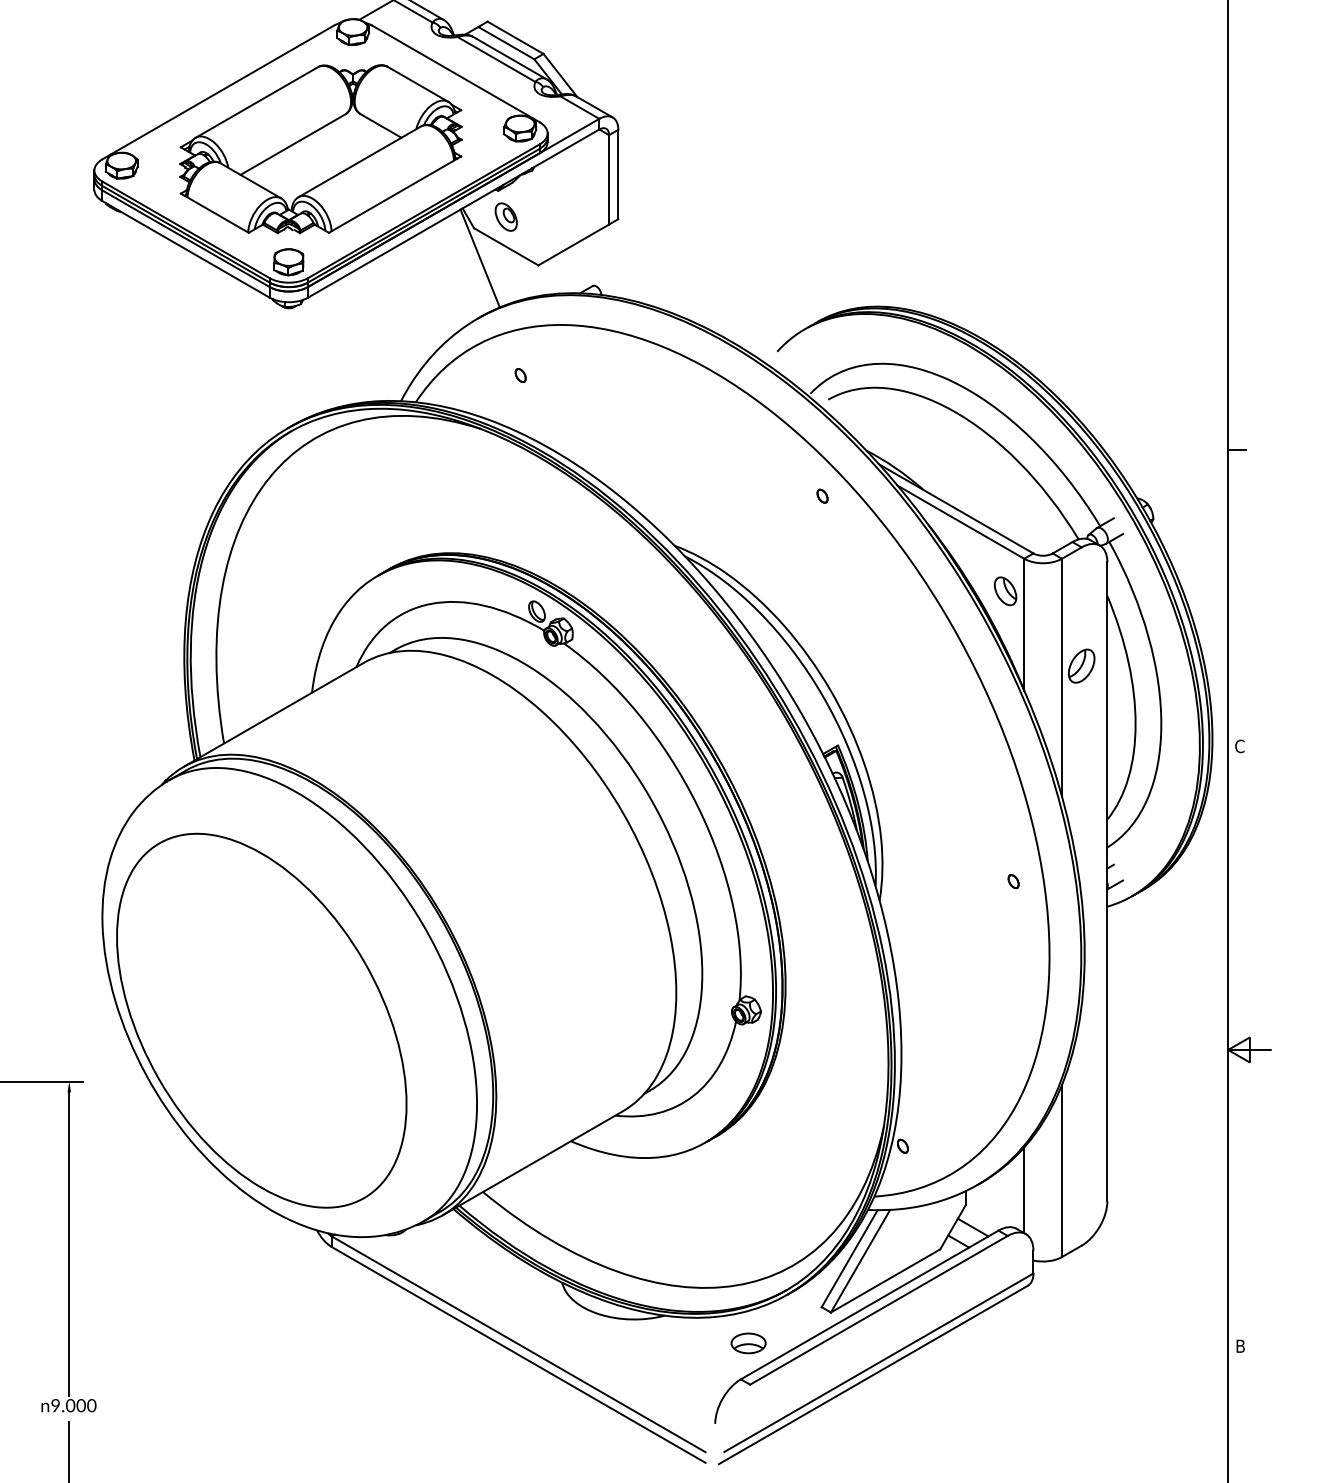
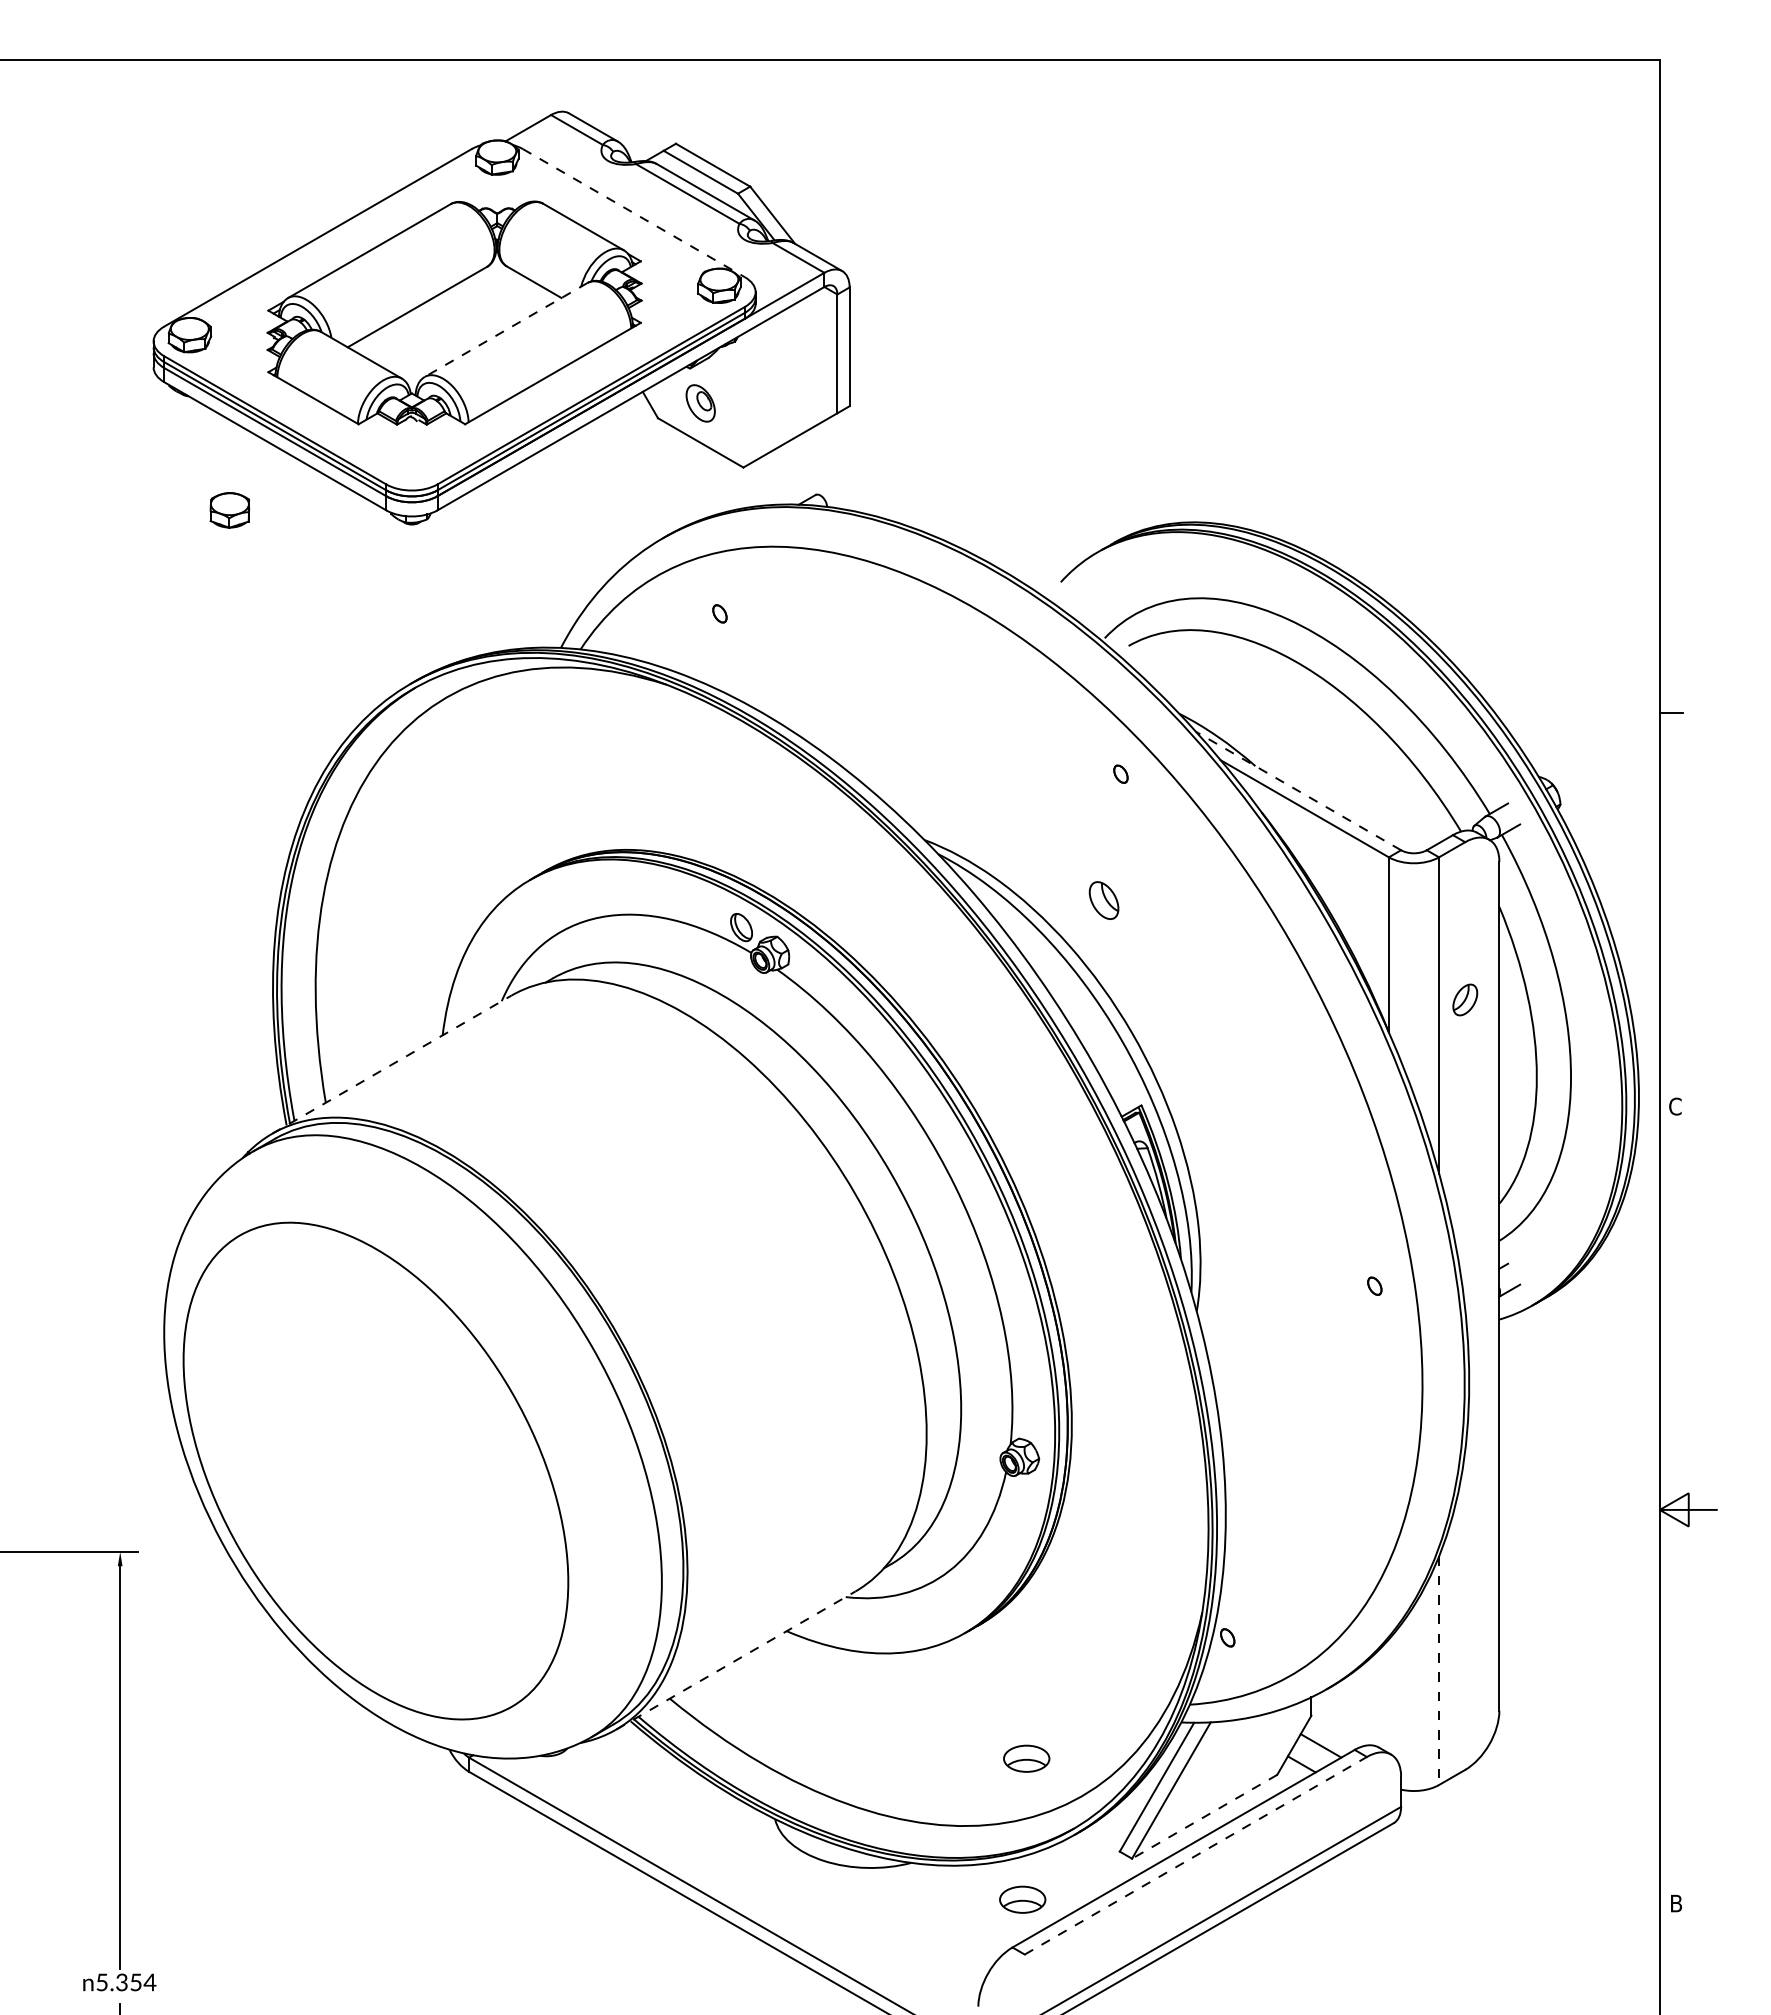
line: (456, 74) -> (634, 213), solid -> dashed
line: (360, 161) -> (506, 329), solid -> dashed
line: (479, 258) -> (665, 458), removed
part: (288, 262) -> (229, 510), moved
line: (956, 508) -> (1298, 790), solid -> dashed
part: (1005, 591) -> (1103, 900), moved
part: (1081, 665) -> (1465, 999), size x0.7
line: (274, 714) -> (392, 1064), solid -> dashed
line: (533, 1163) -> (736, 1660), solid -> dashed
line: (1062, 1171) -> (1439, 1671), solid -> dashed
line: (1023, 1190) -> (1388, 1696), removed
part: (751, 1237) -> (1026, 1758), added
line: (885, 1280) -> (1204, 1816), solid -> dashed
line: (878, 1310) -> (1195, 1855), solid -> dashed
text: (74, 1405) -> (126, 1982), 9.000 -> 5.354

